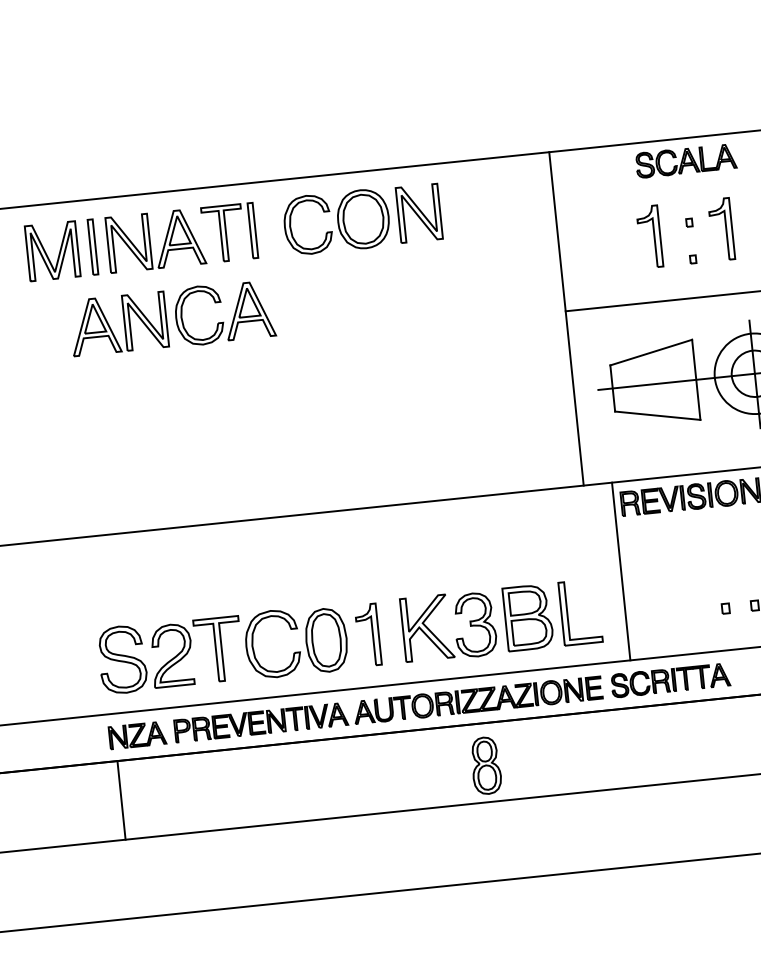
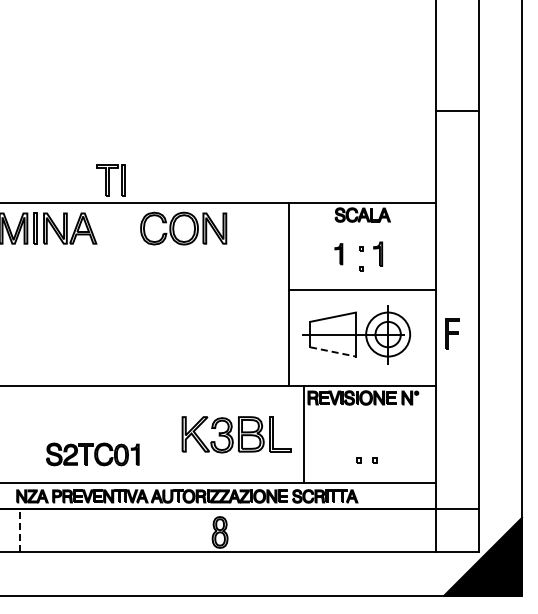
part: (720, 228) -> (377, 253), size x0.7
part: (229, 232) -> (110, 180), moved
part: (649, 235) -> (338, 253), size x0.6
part: (171, 317) -> (74, 271), removed
line: (658, 416) -> (333, 352), solid -> dashed
part: (501, 620) -> (236, 434), moved
part: (239, 647) -> (92, 454), size x0.6
line: (122, 799) -> (20, 530), solid -> dashed

